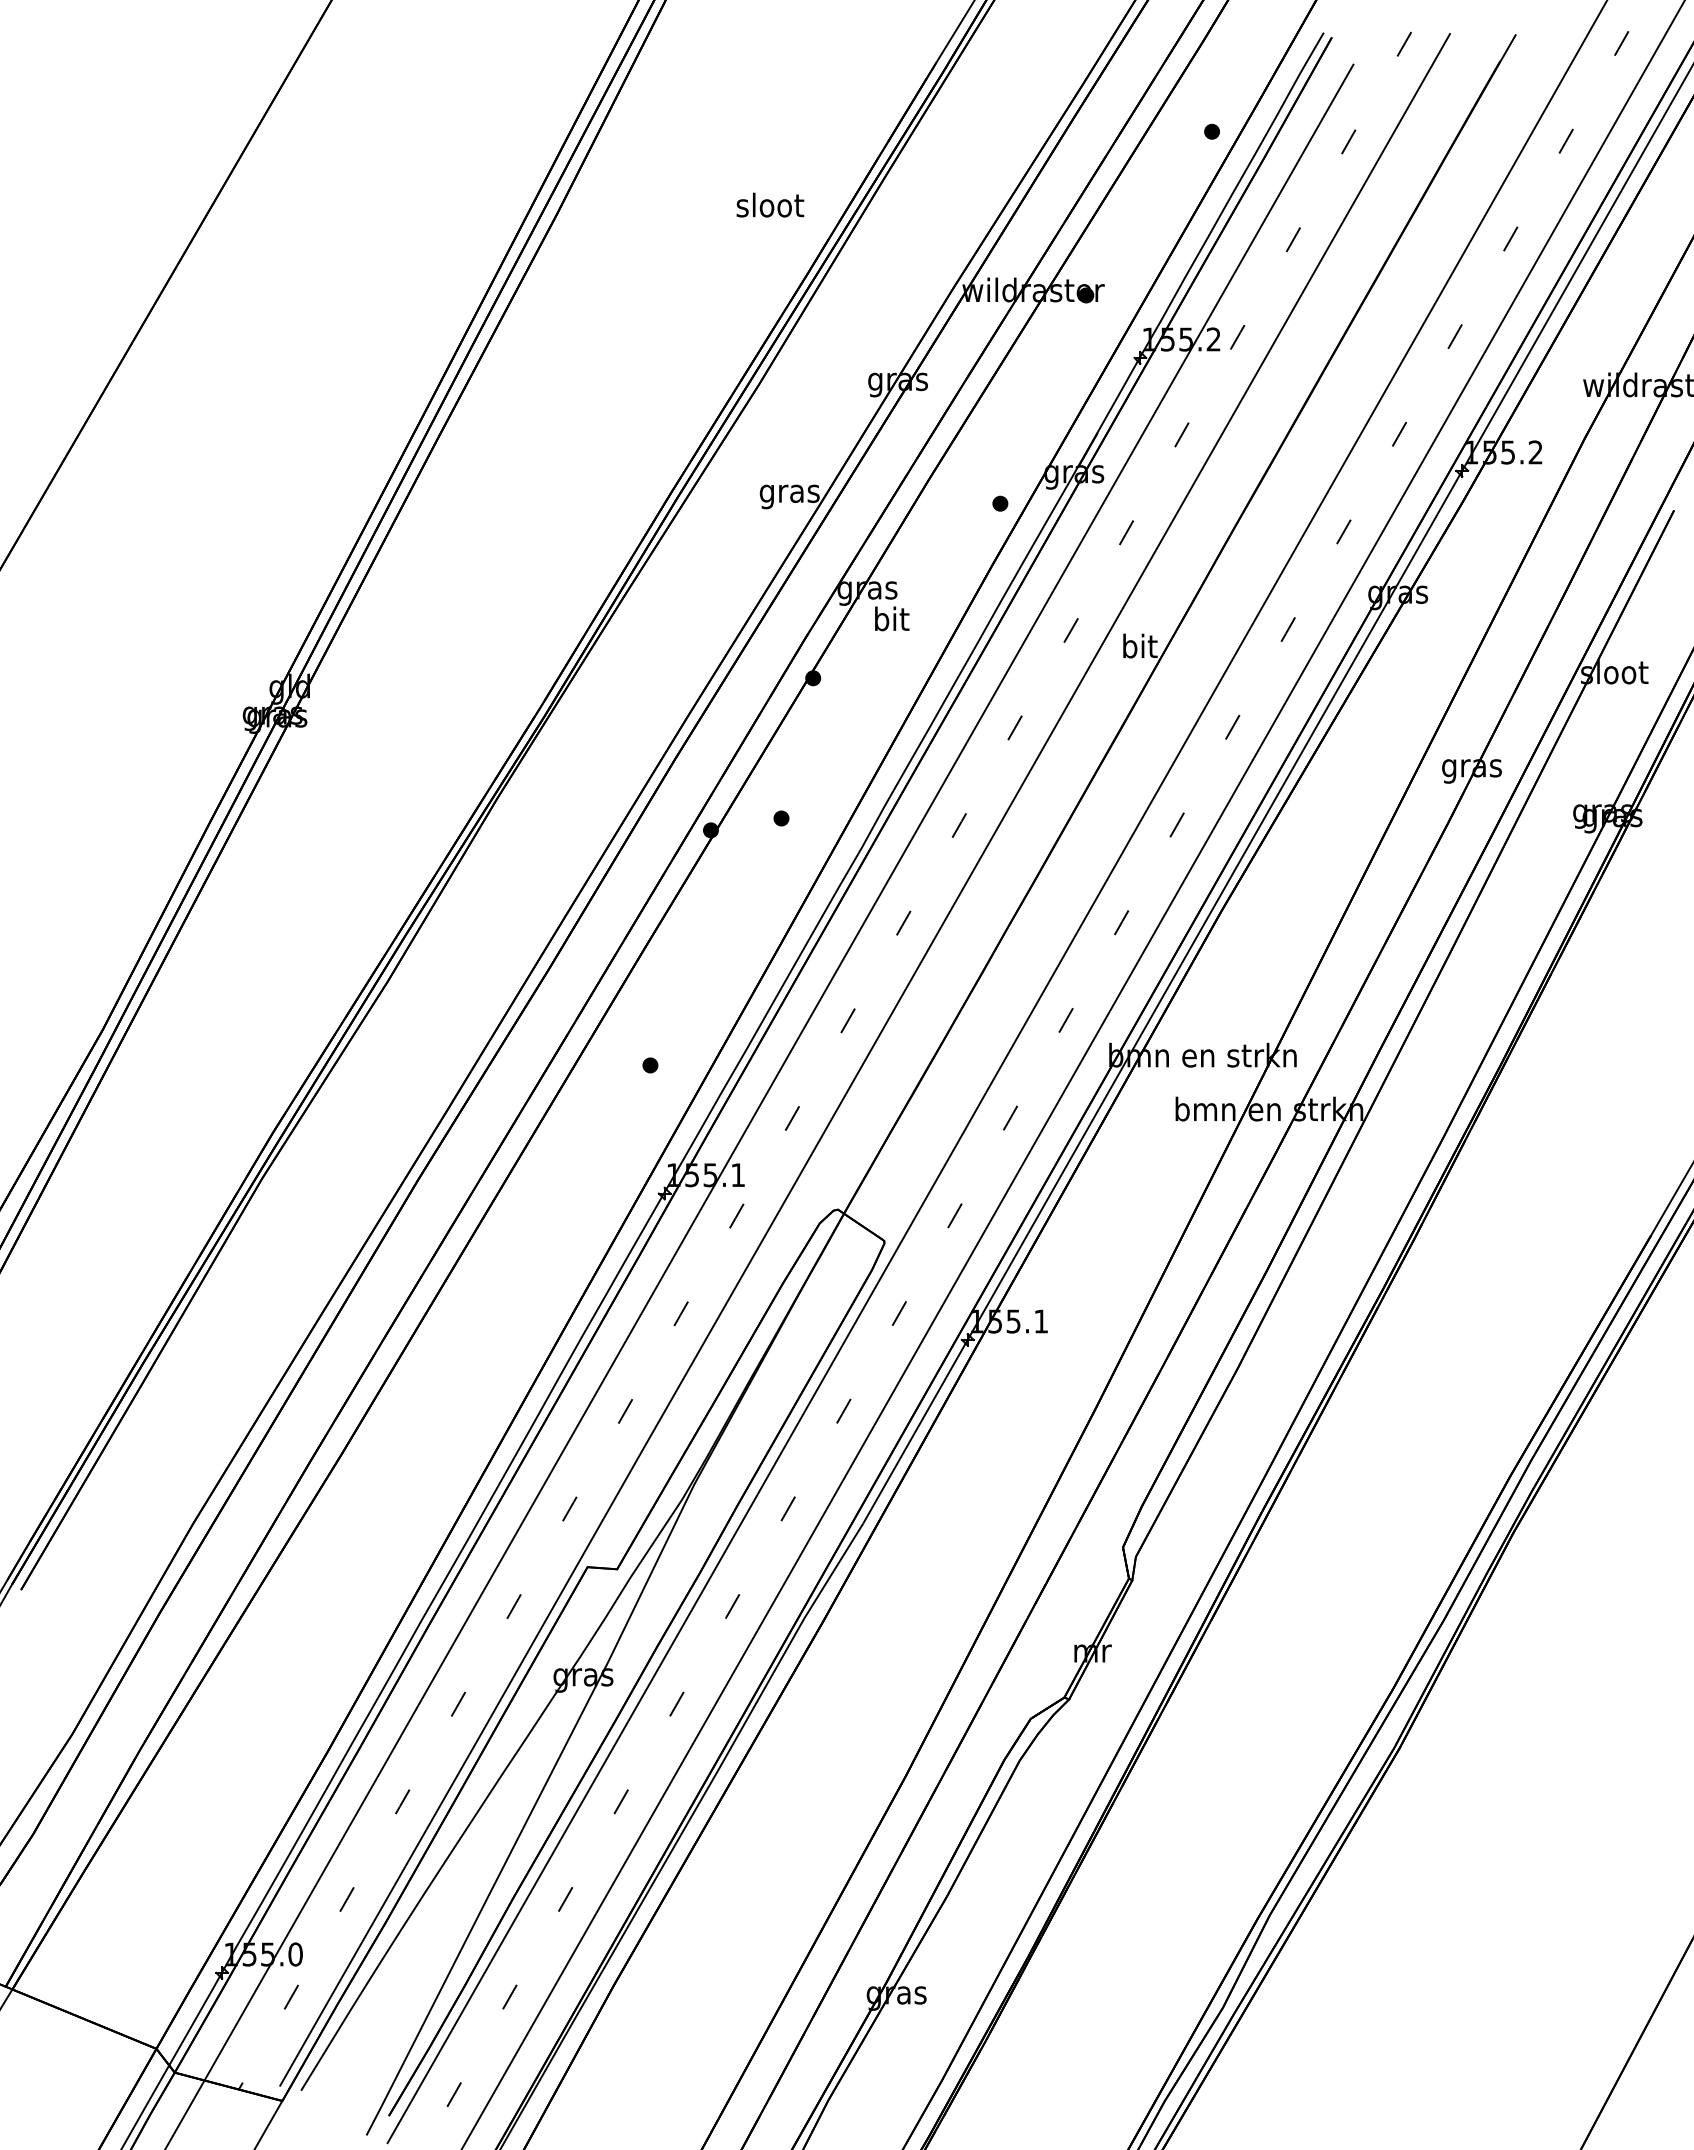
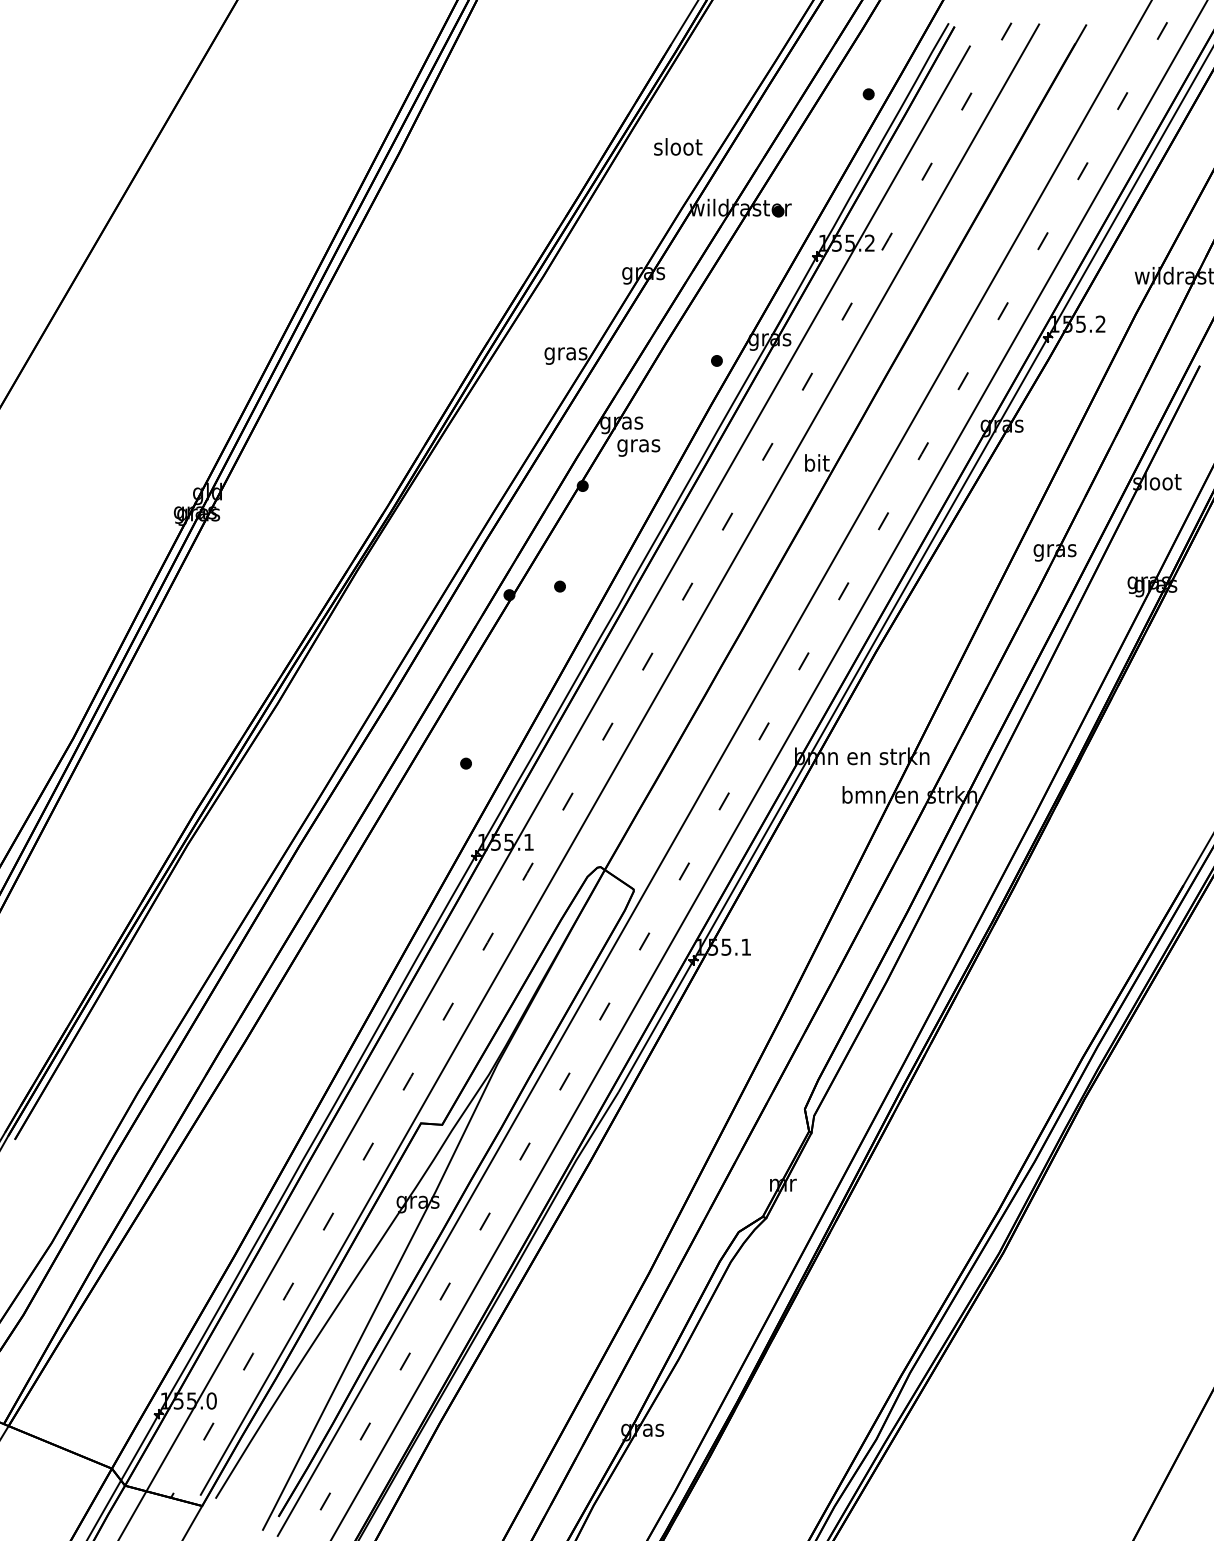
text: (770, 204) -> (678, 146), moved
text: (891, 621) -> (638, 445), bit -> gras

